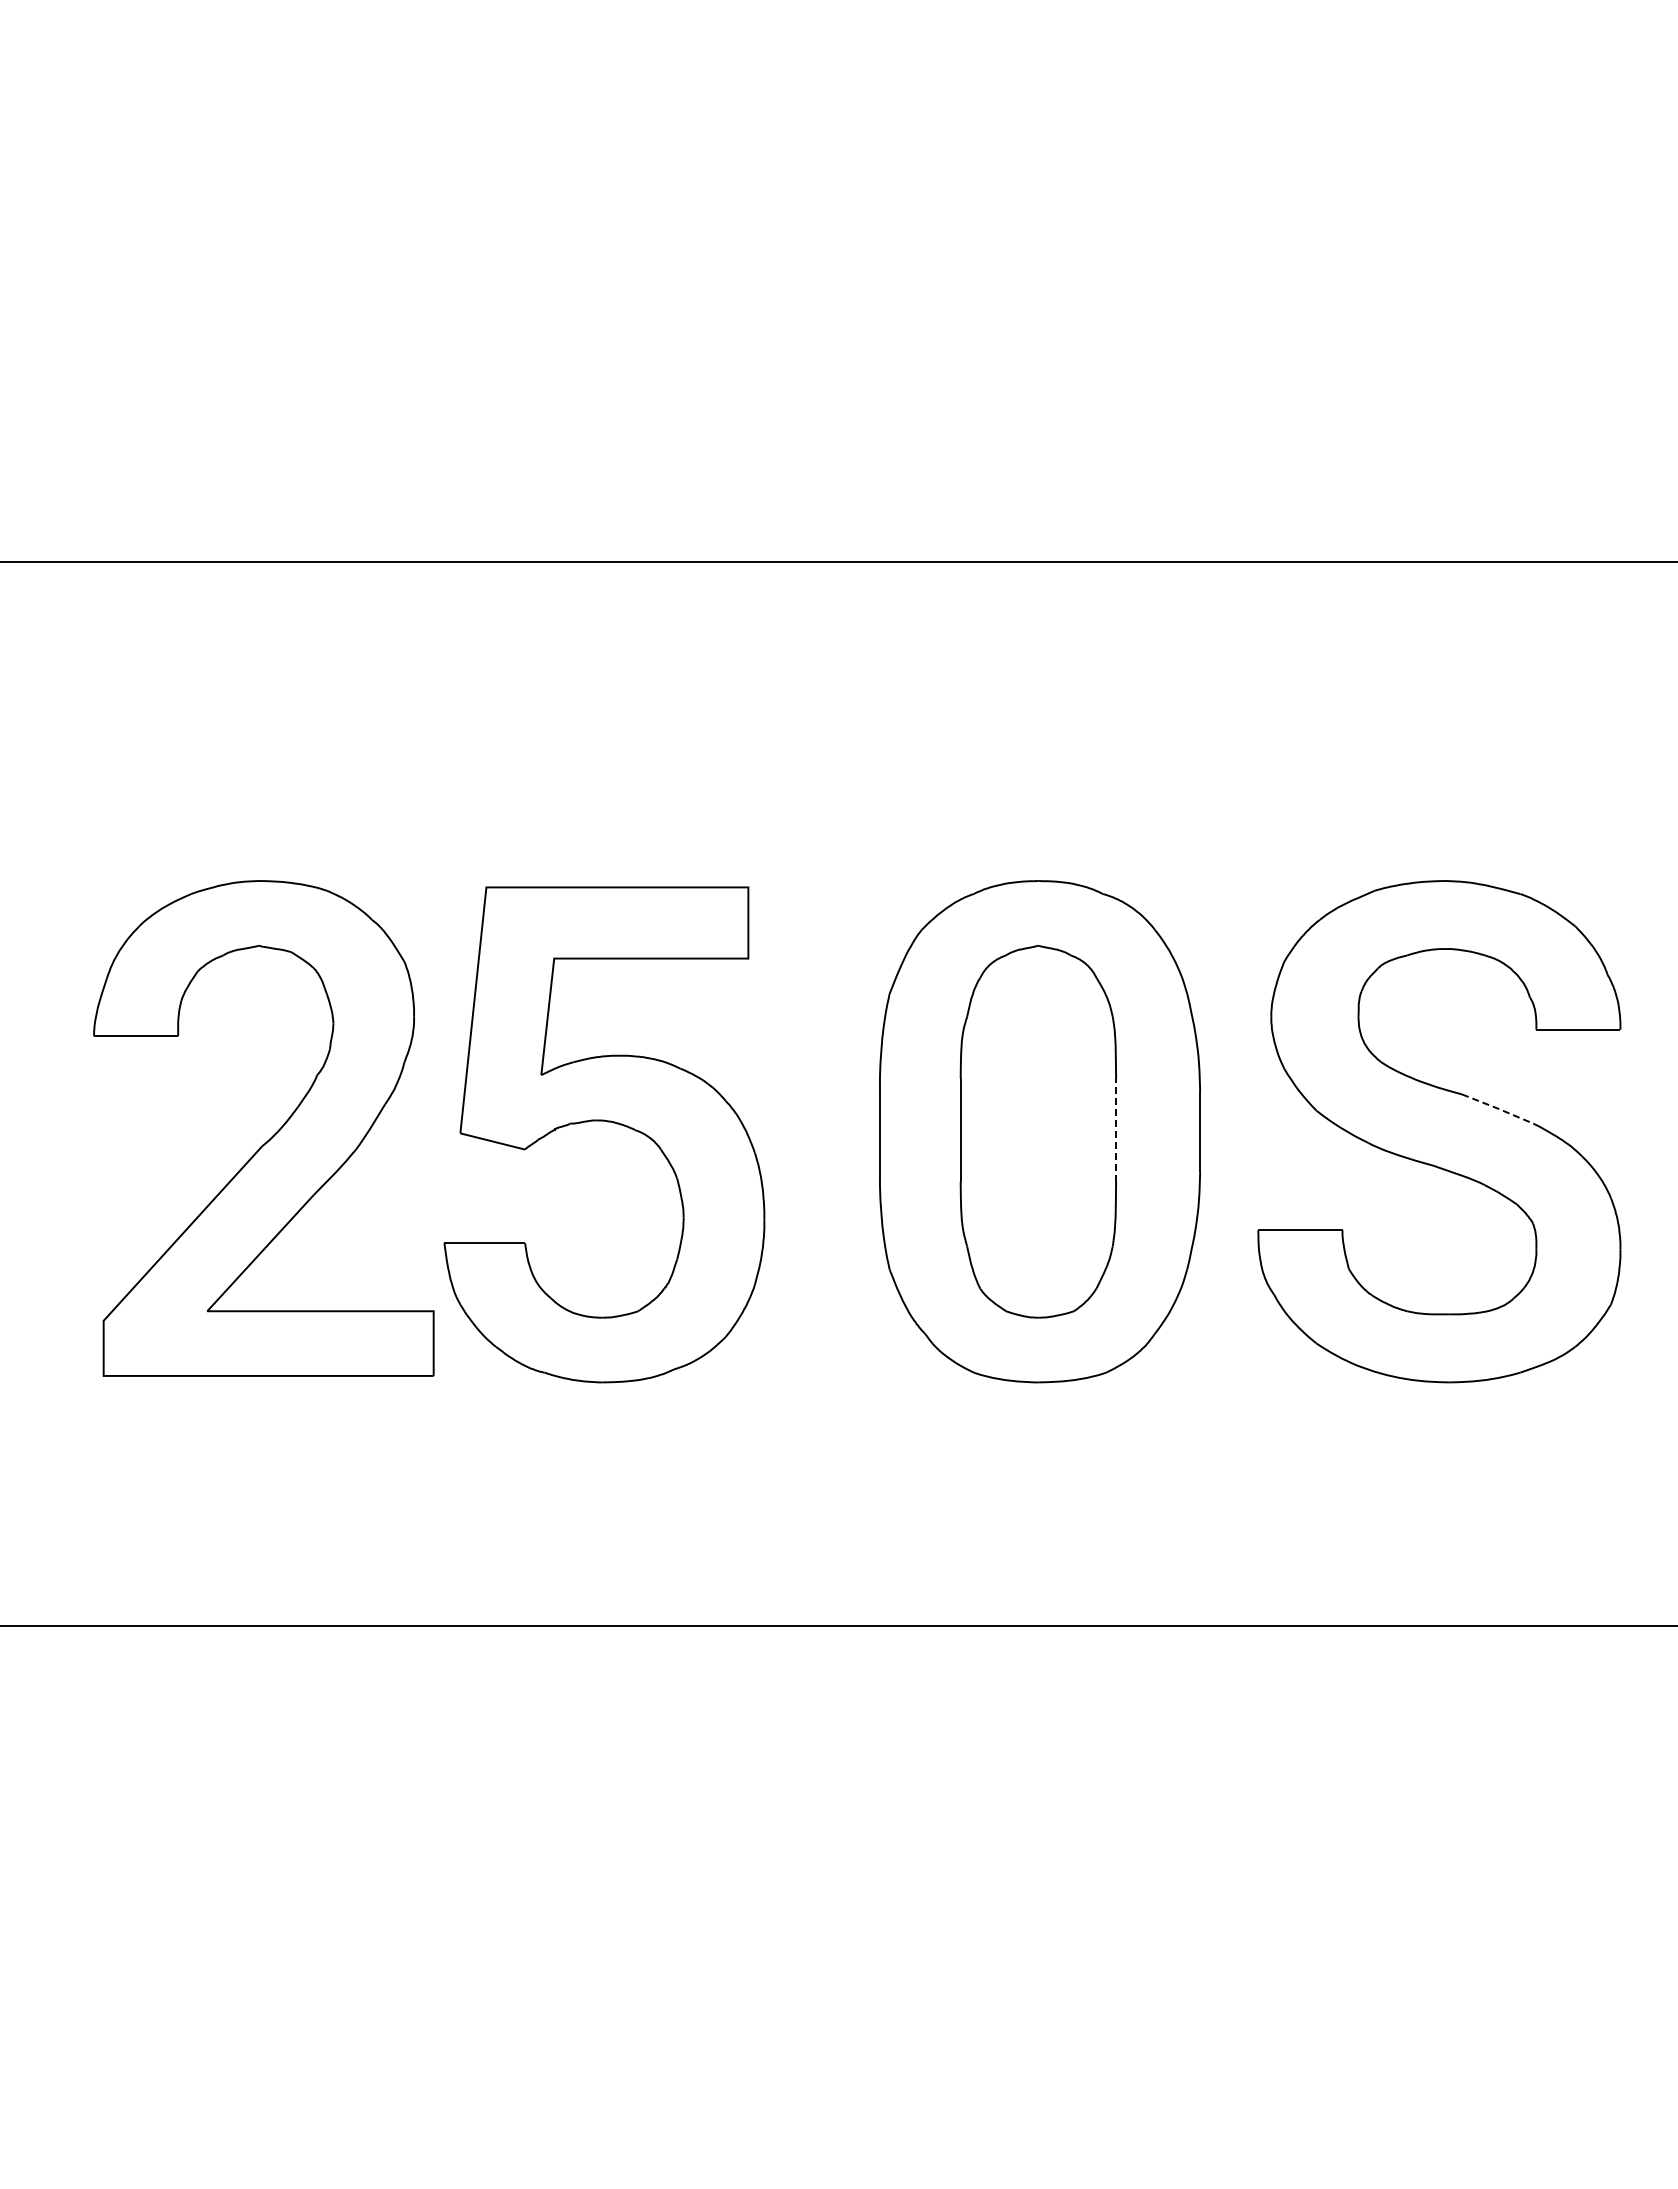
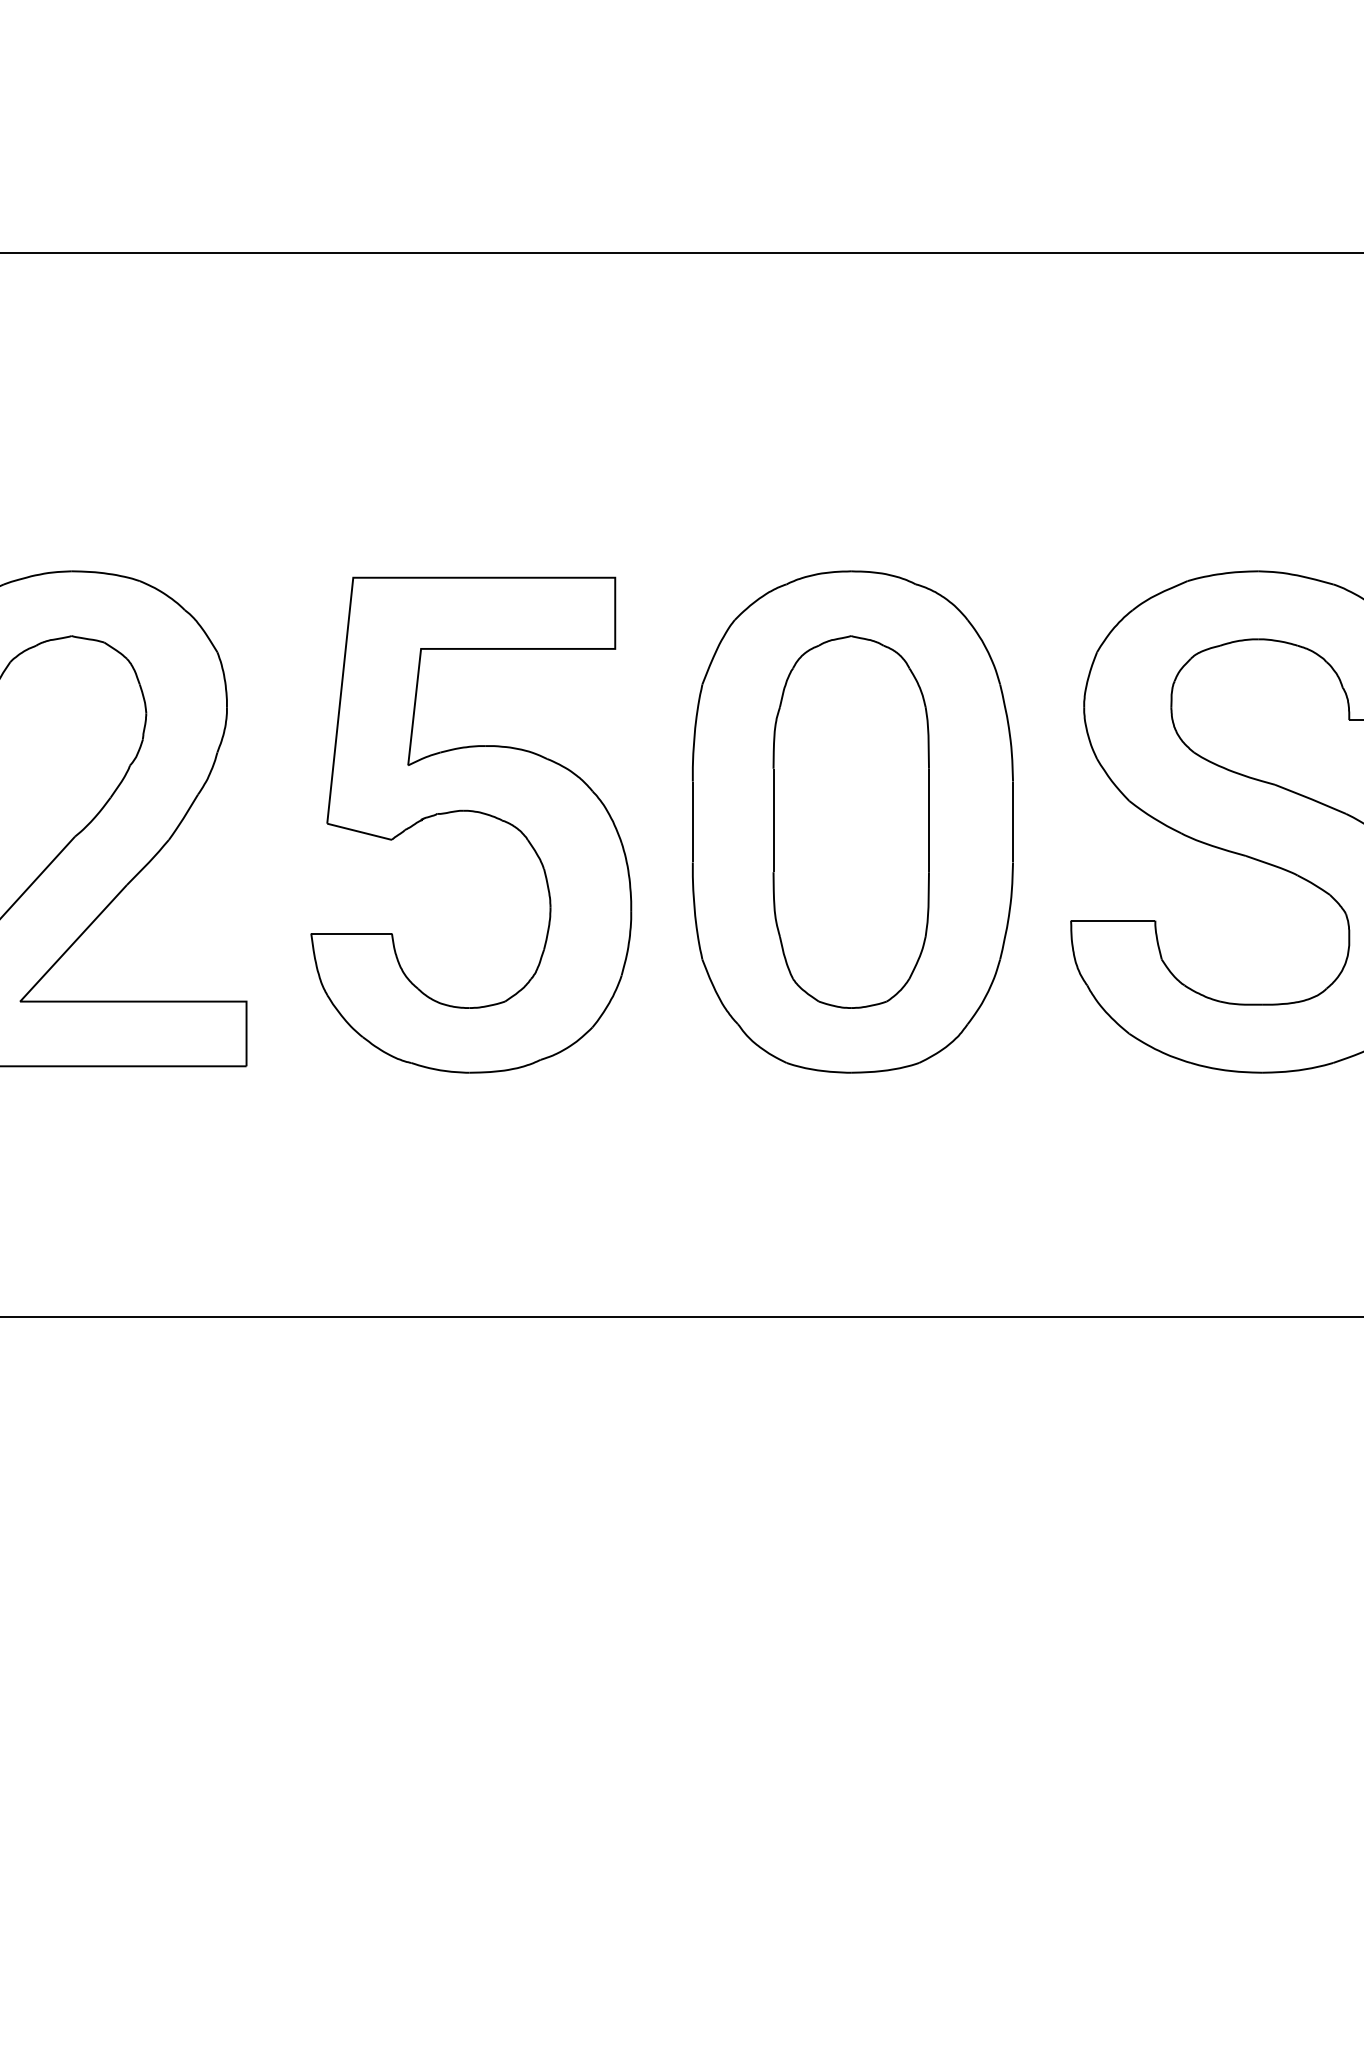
line: (1498, 1109) -> (1311, 799), dashed -> solid
part: (607, 1122) -> (474, 812), moved
line: (1116, 1130) -> (929, 820), dashed -> solid

